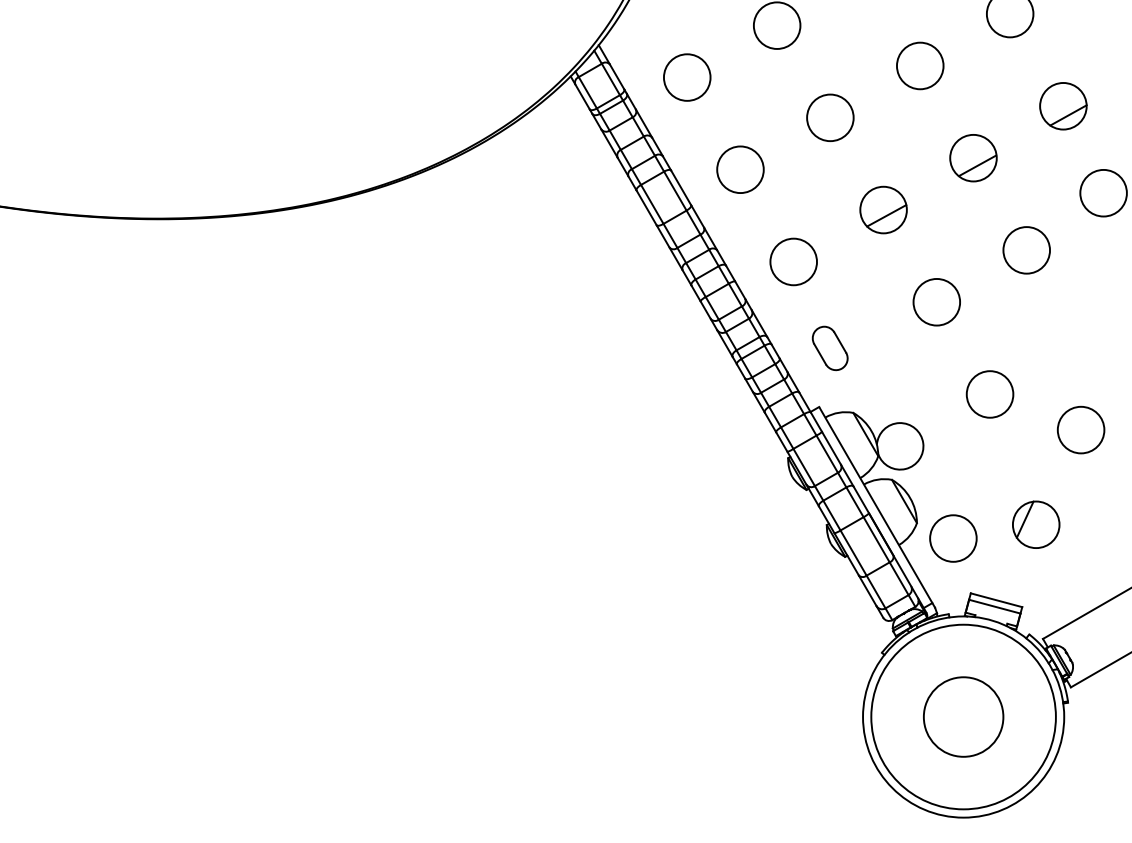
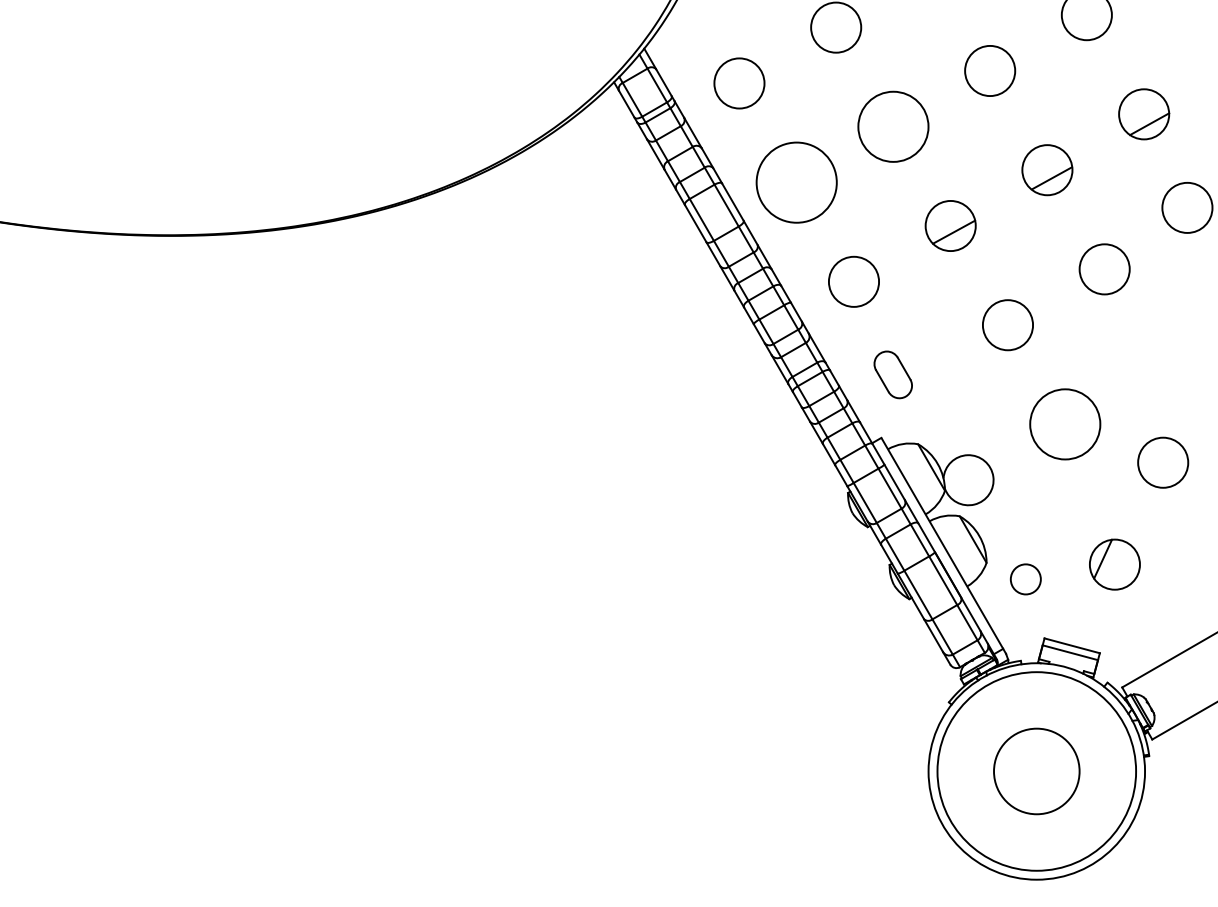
circle: (830, 117) -> (893, 126), size x1.4
circle: (740, 169) -> (796, 182), size x1.6
circle: (989, 394) -> (1064, 424), size x1.4
circle: (953, 538) -> (1025, 579), size x0.6

